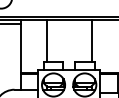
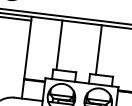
line: (91, 41) -> (98, 50), moved

